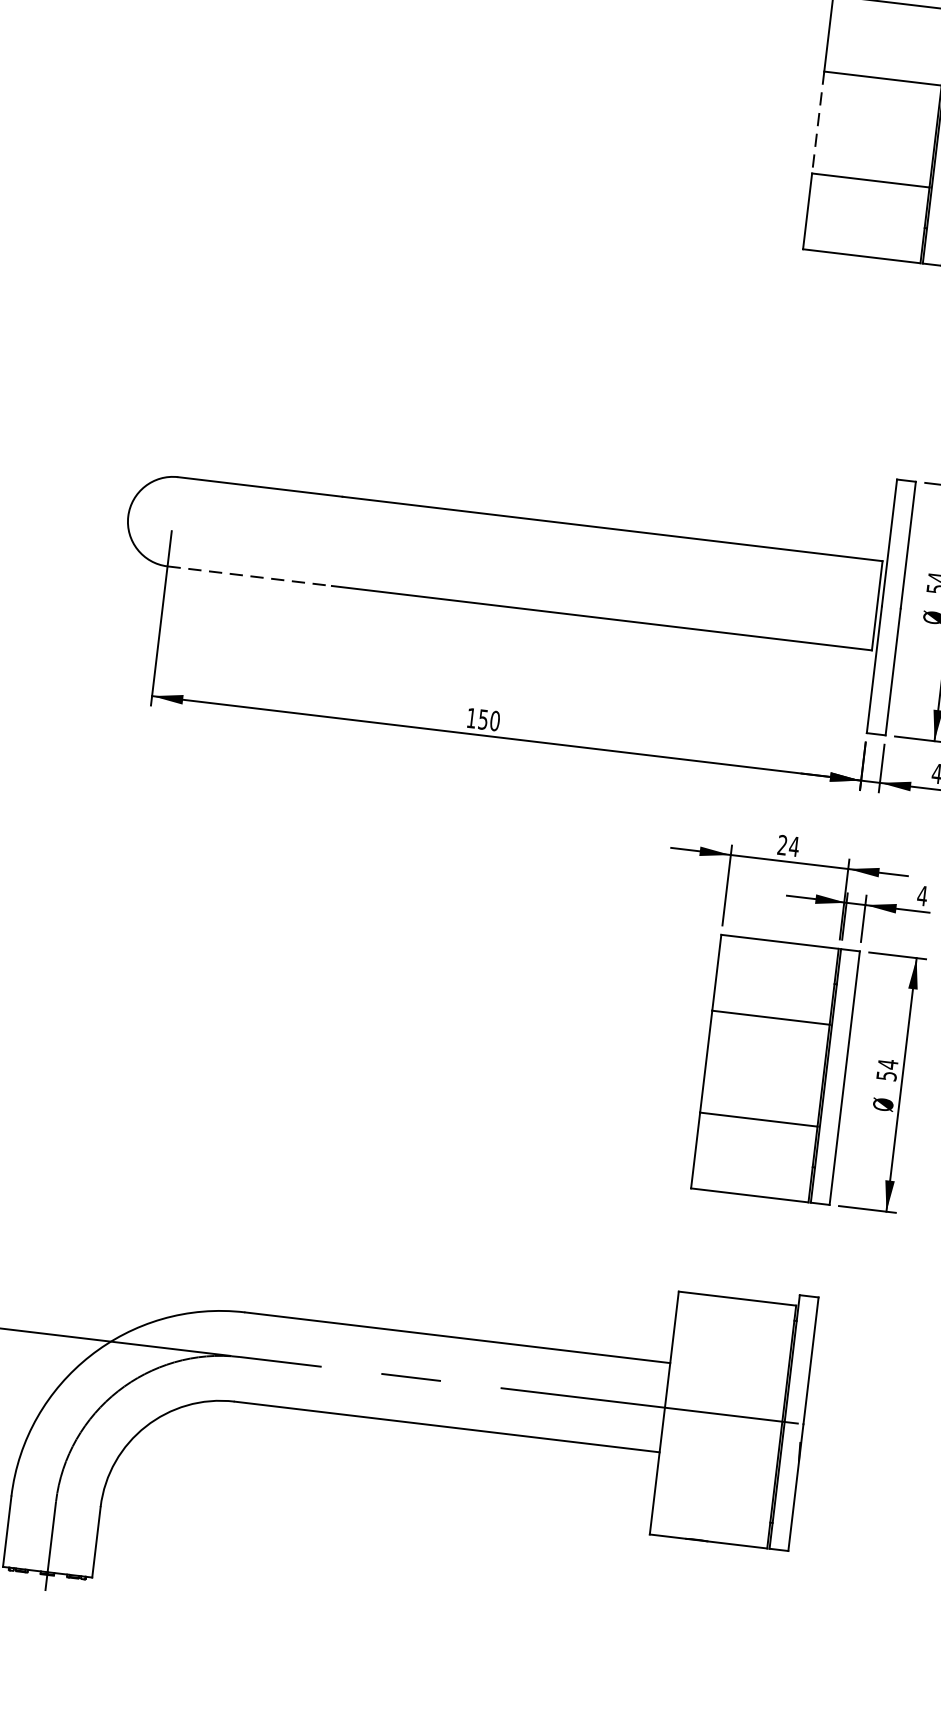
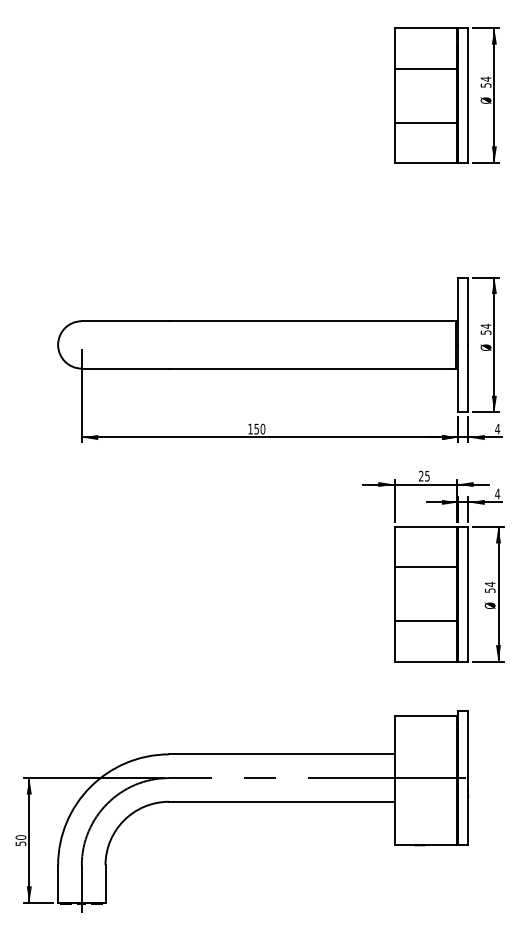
line: (817, 124) -> (394, 96), dashed -> solid
line: (249, 575) -> (125, 368), dashed -> solid
text: (792, 846) -> (426, 476), 24 -> 25

